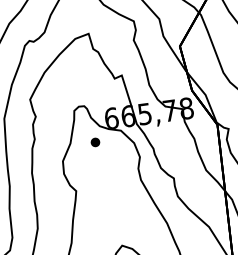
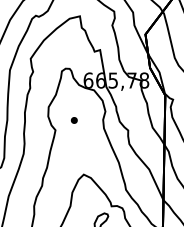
part: (94, 142) -> (73, 120), moved

